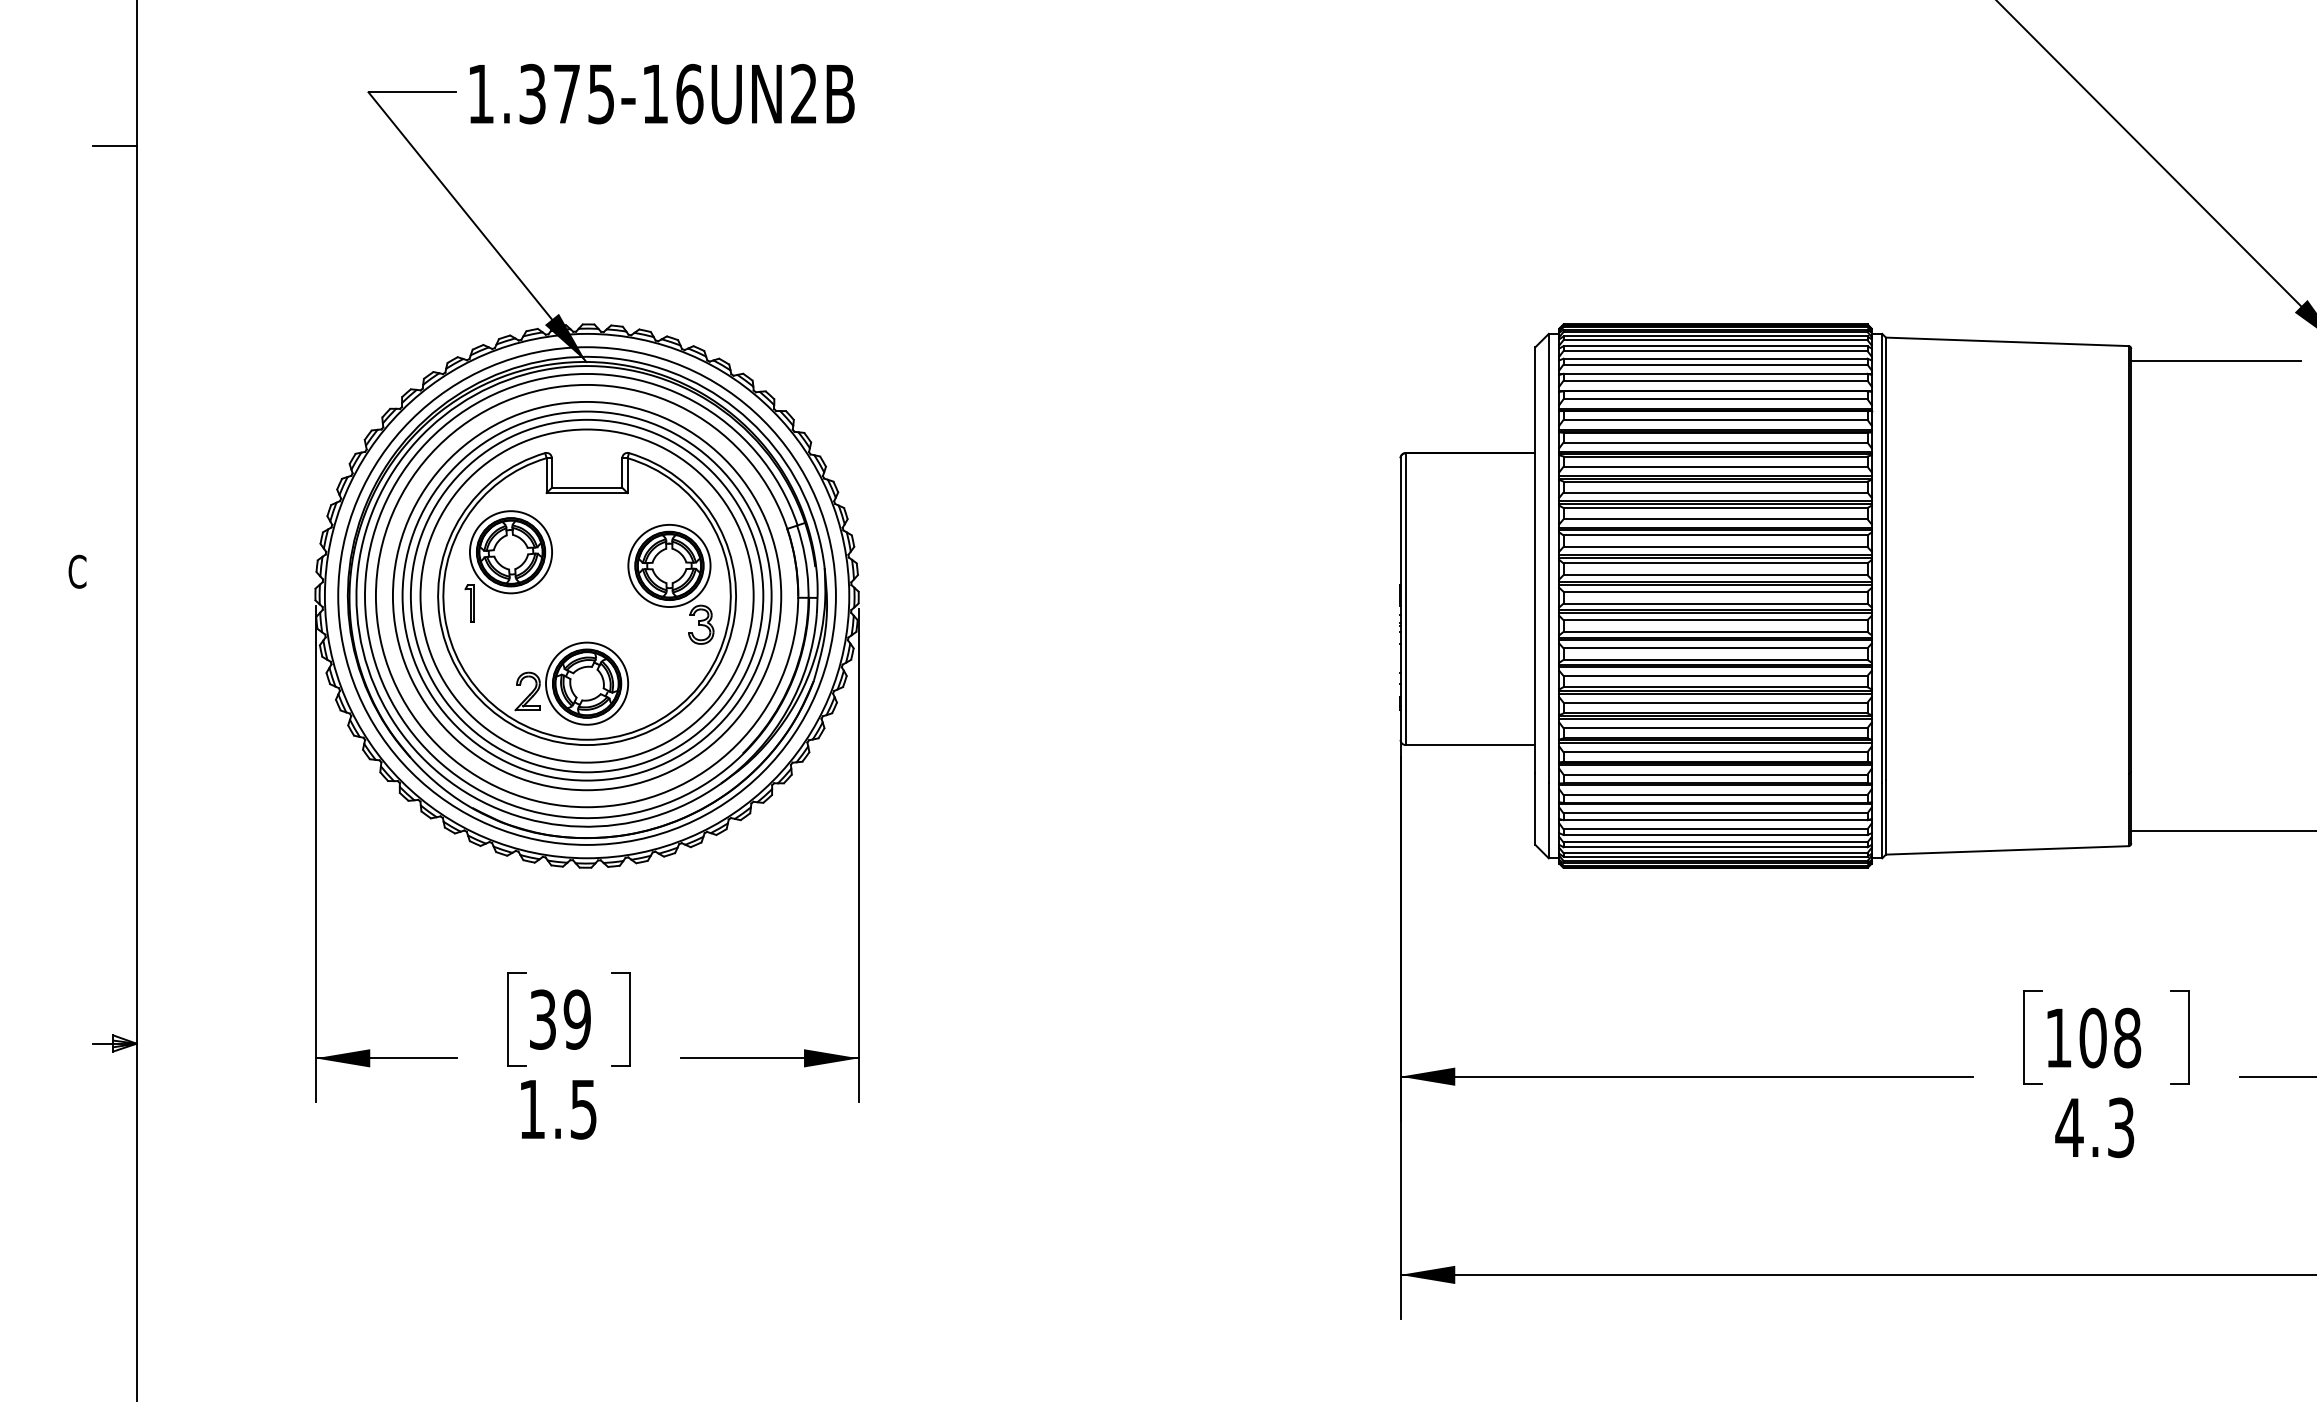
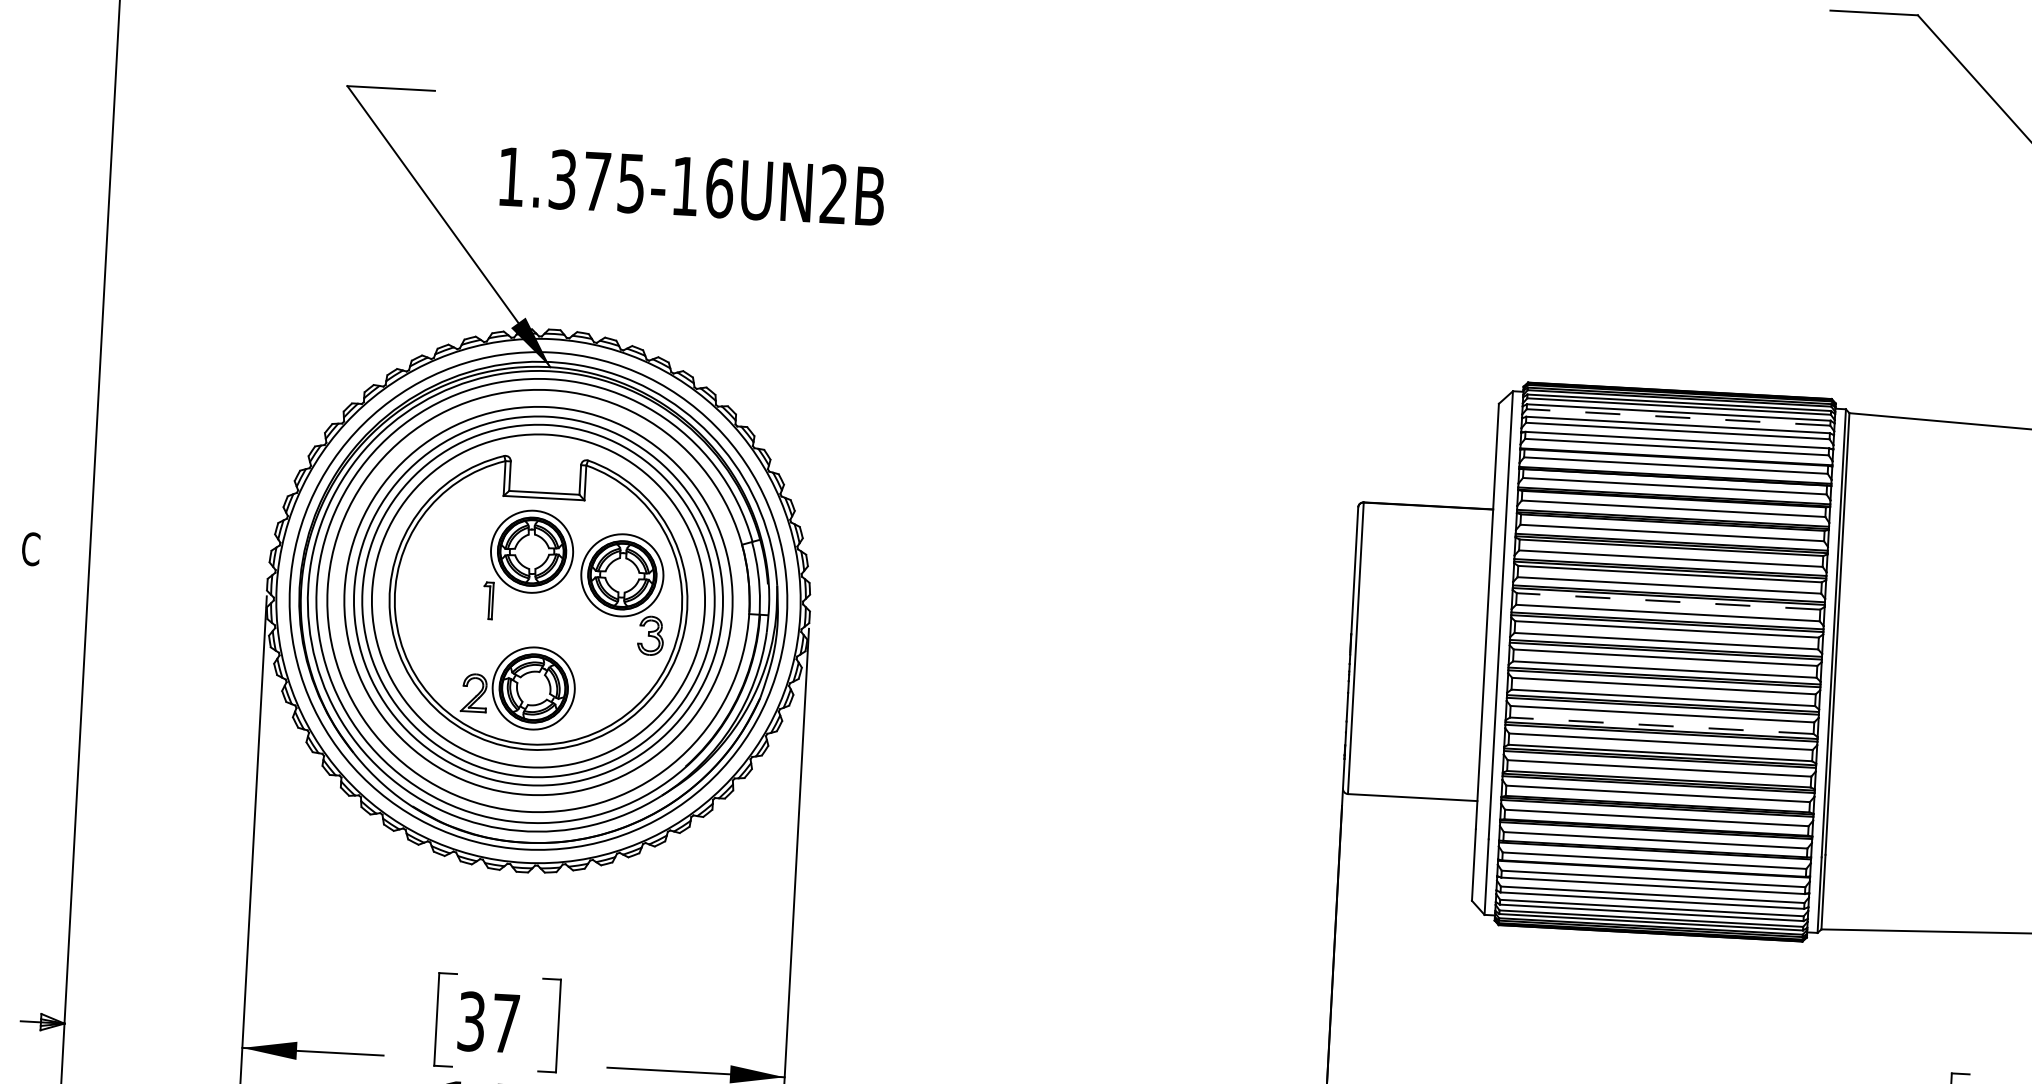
text: (662, 93) -> (692, 186), moved
line: (114, 145) -> (90, 125), removed
line: (1715, 351) -> (1678, 417), solid -> dashed
line: (1715, 535) -> (1668, 601), solid -> dashed
part: (508, 566) -> (528, 565), moved
line: (1715, 659) -> (1661, 725), solid -> dashed
text: (576, 1019) -> (505, 1023), 39 -> 37

